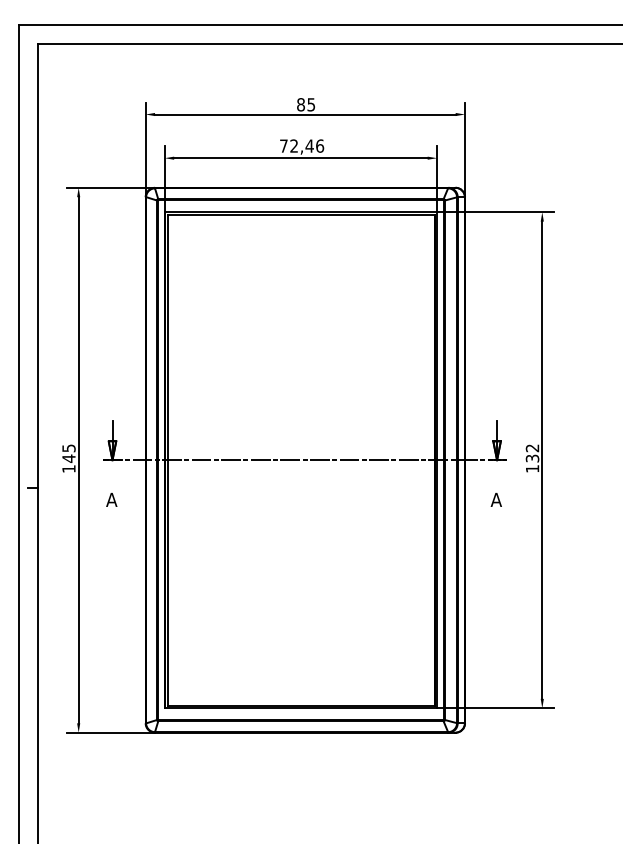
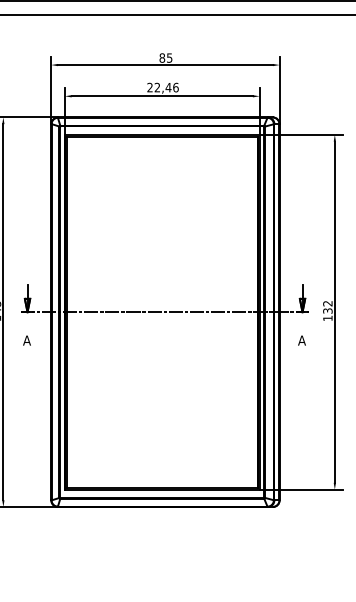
text: (283, 145) -> (149, 87), 72,46 -> 22,46

